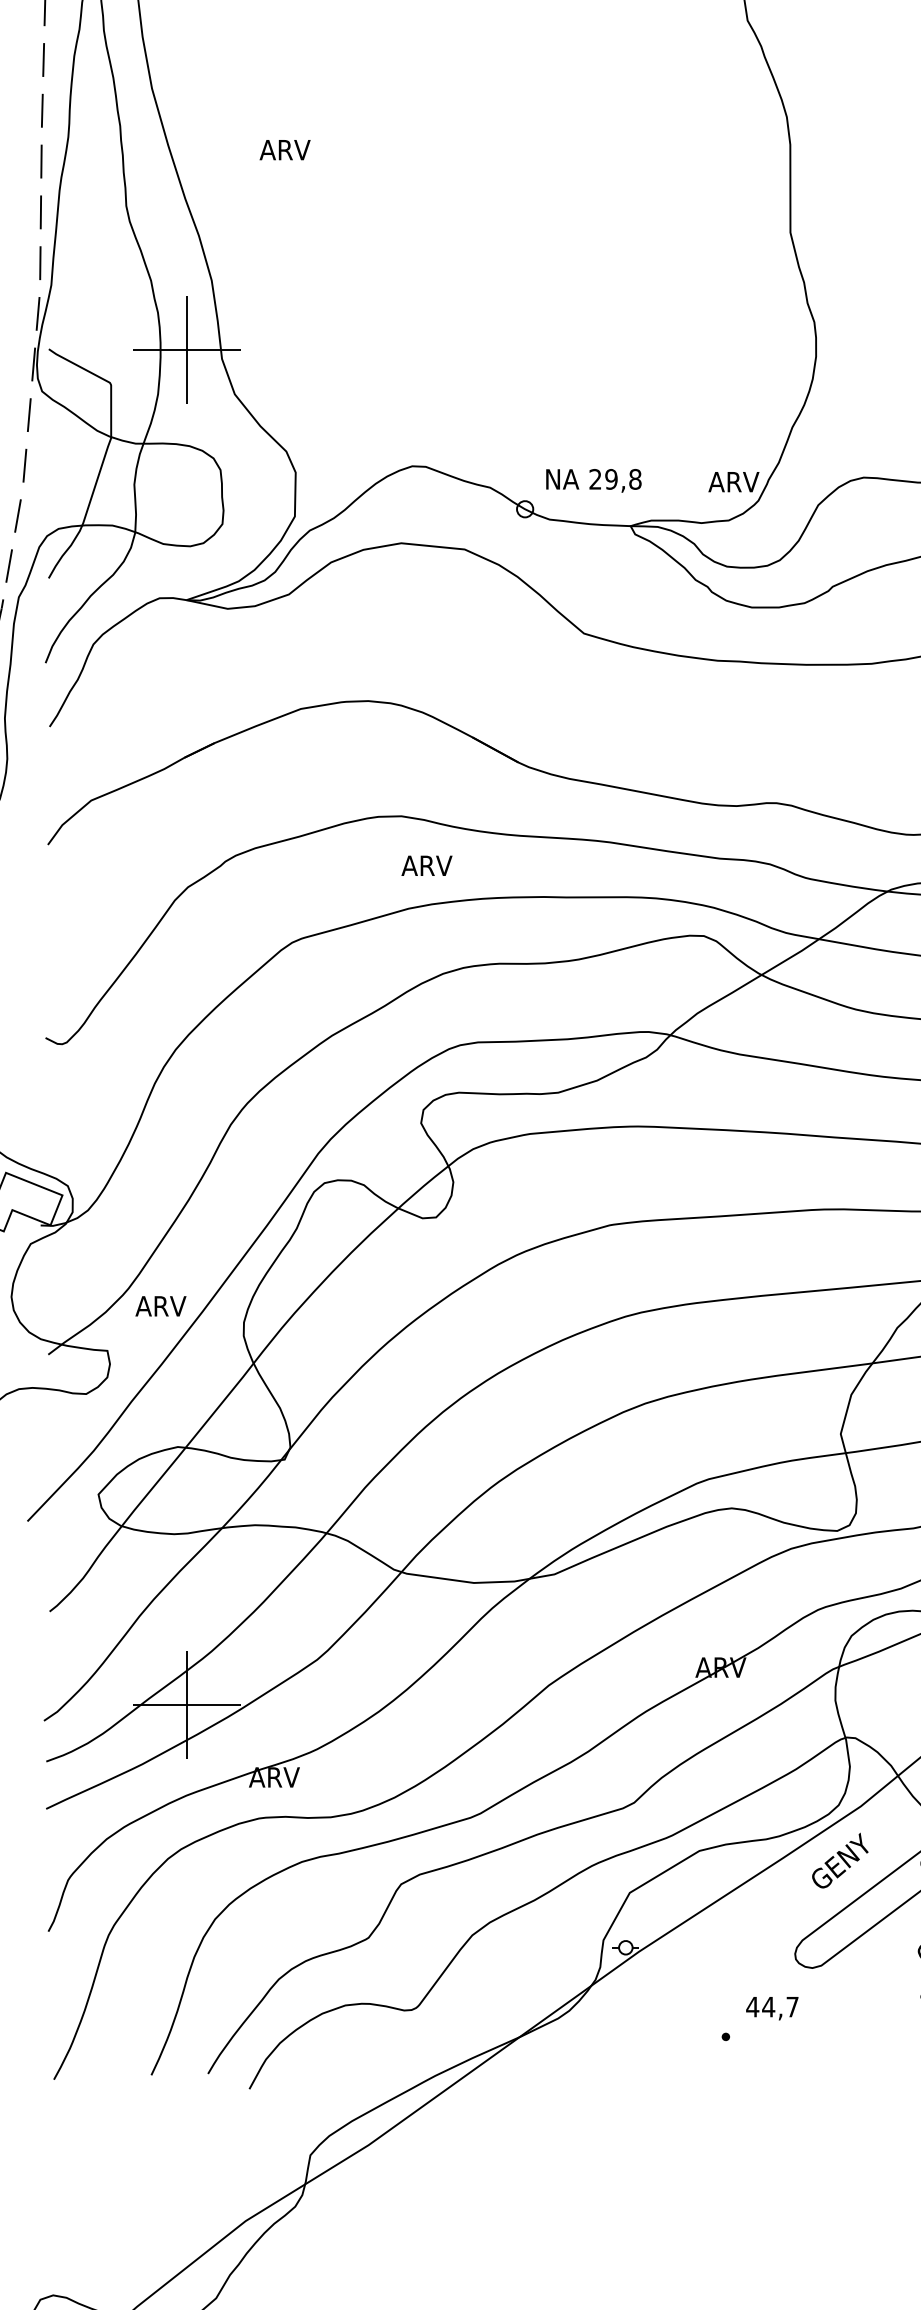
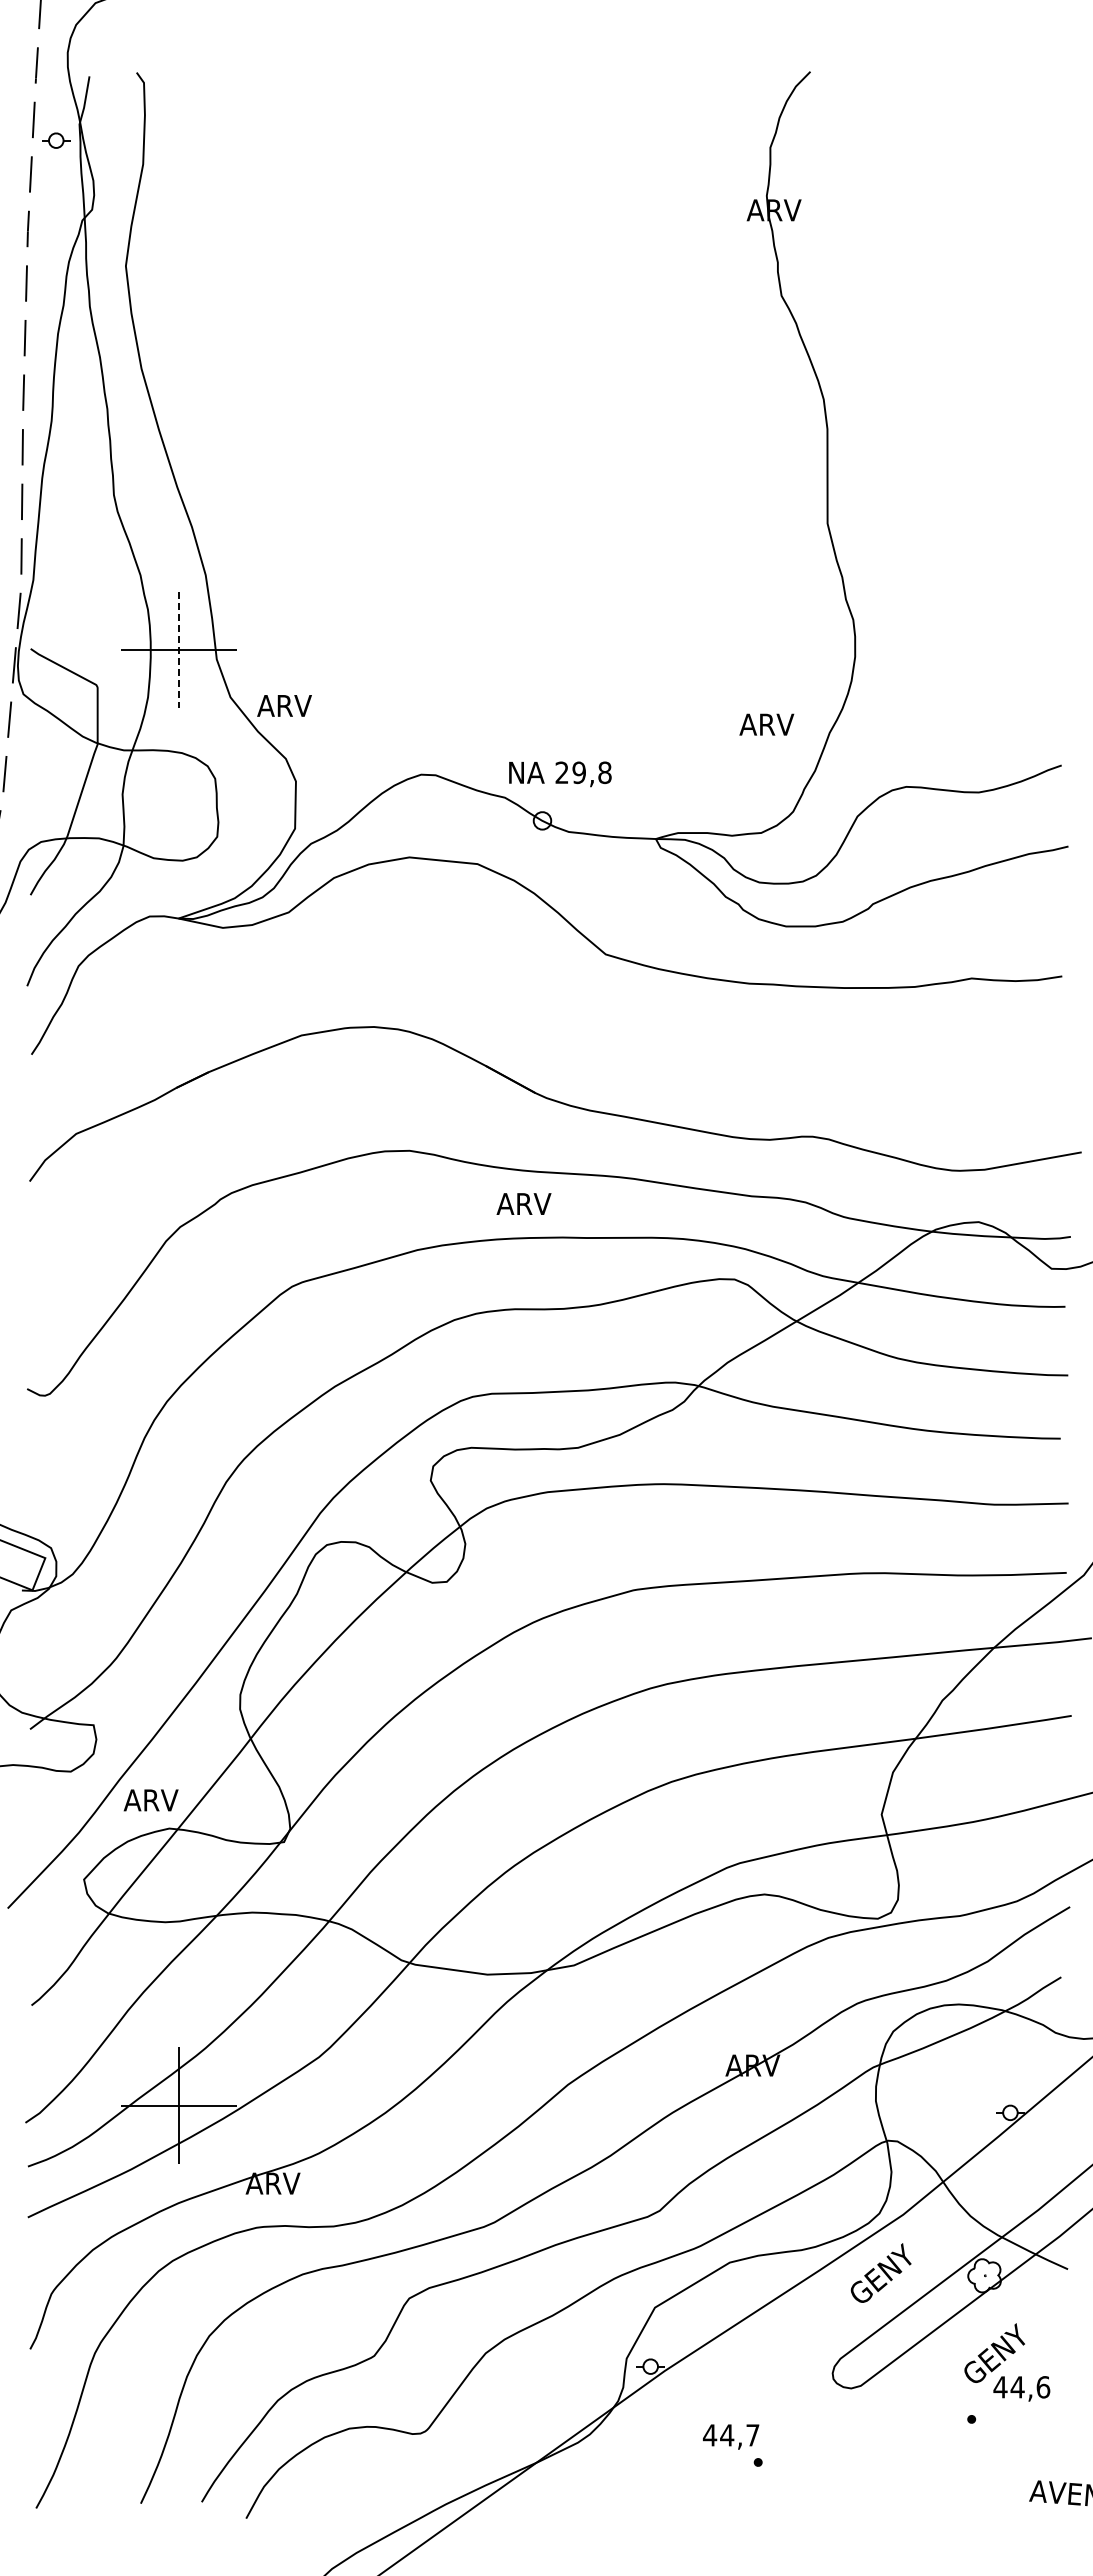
text: (285, 149) -> (284, 705), moved
line: (187, 350) -> (179, 650), solid -> dashed
text: (594, 480) -> (560, 774), moved
text: (733, 481) -> (766, 724), moved
text: (426, 865) -> (523, 1203), moved
text: (160, 1306) -> (150, 1800), moved
text: (772, 2008) -> (731, 2436), moved

